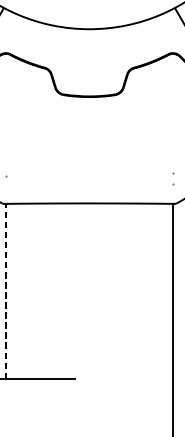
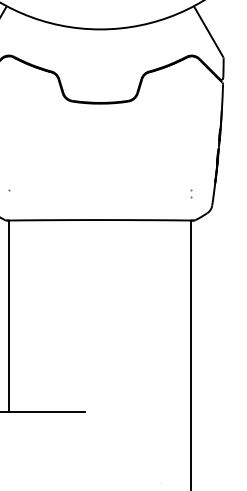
part: (172, 179) -> (191, 193), size x0.62
line: (6, 291) -> (9, 316), dashed -> solid

